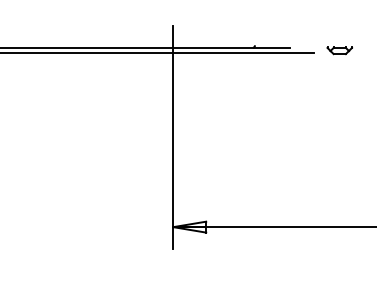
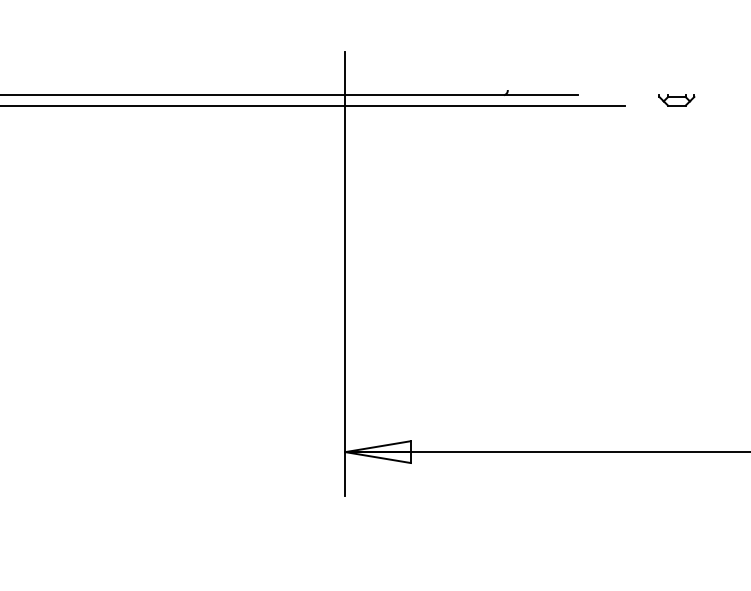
part: (339, 50) -> (676, 100), size x0.71

